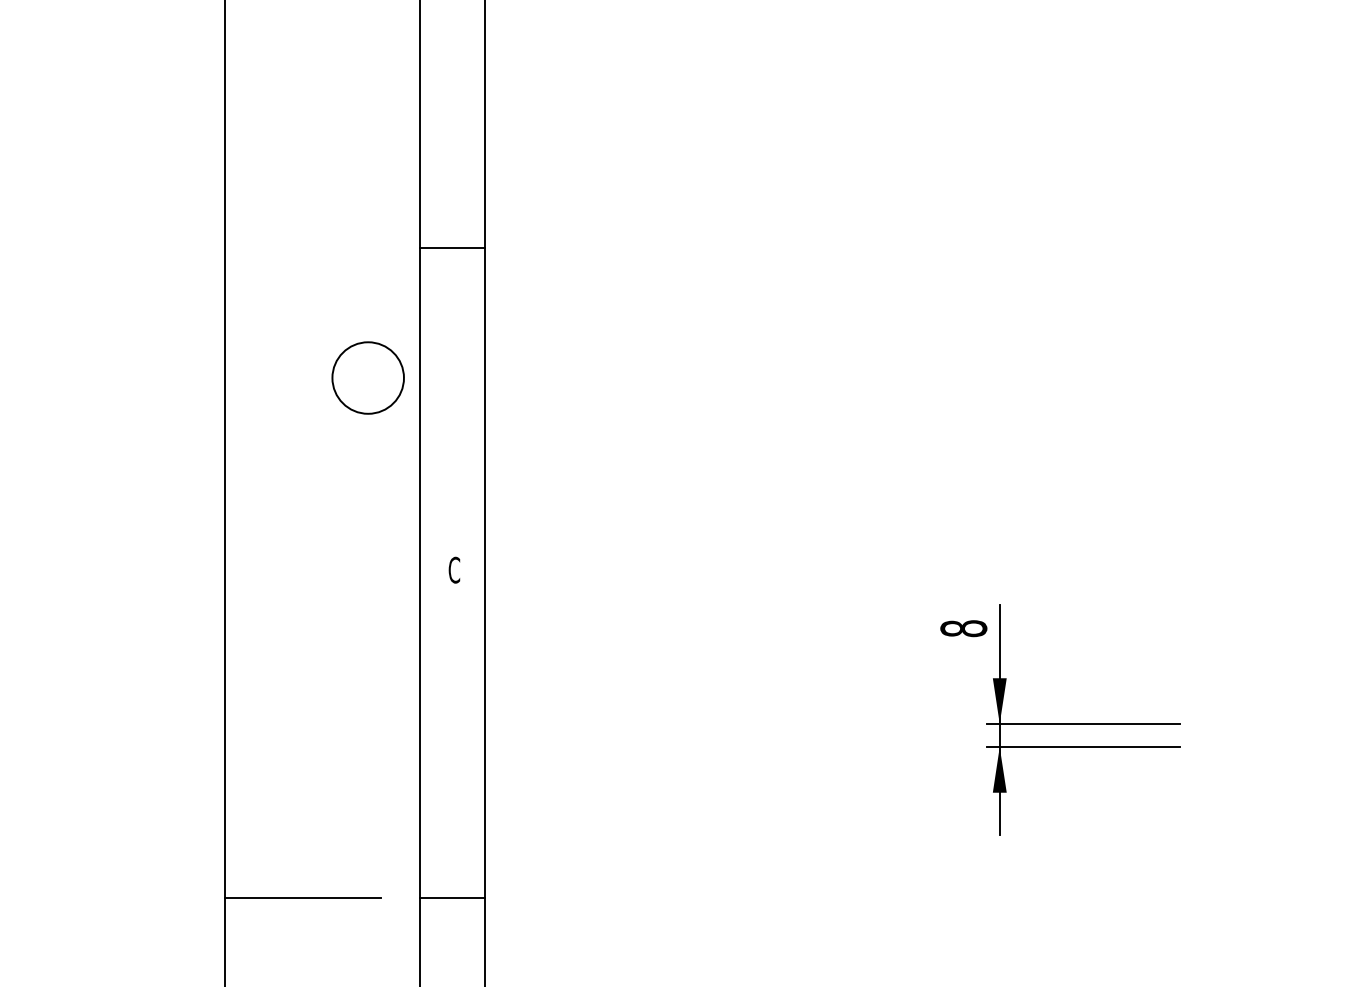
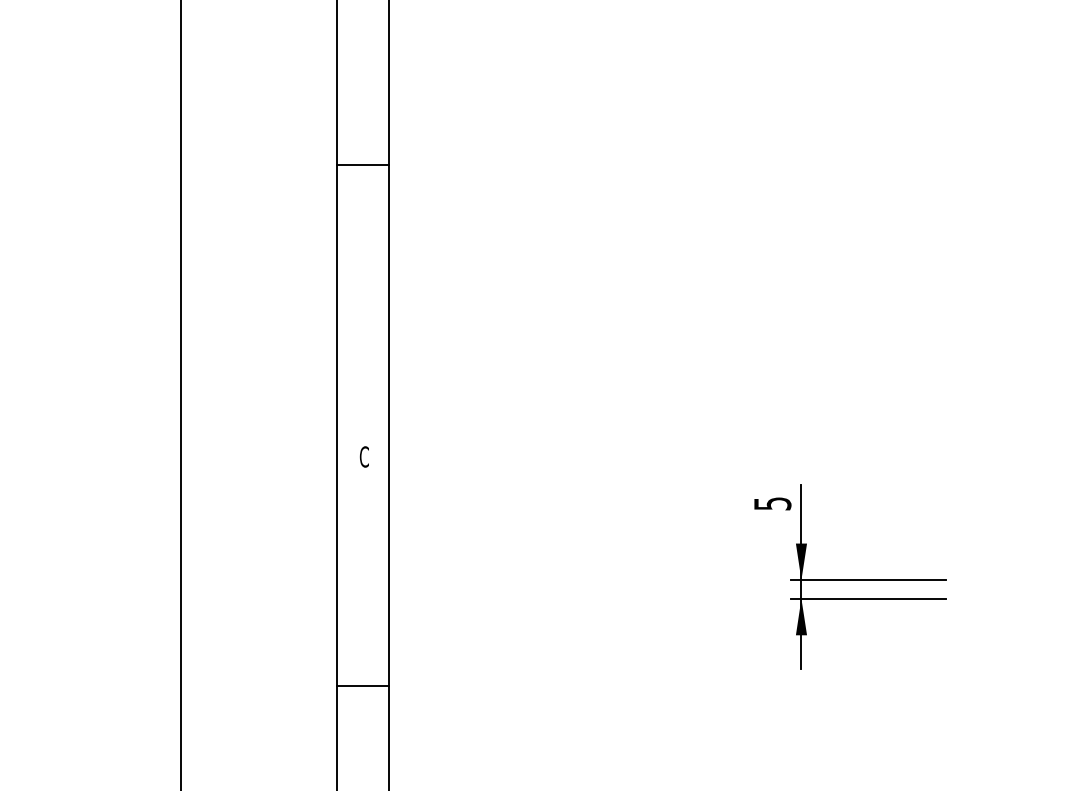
line: (452, 247) -> (362, 164), moved
circle: (367, 377) -> (294, 302), removed
text: (963, 628) -> (772, 503), 8 -> 5
line: (303, 898) -> (243, 720), removed
line: (452, 898) -> (362, 686), moved

